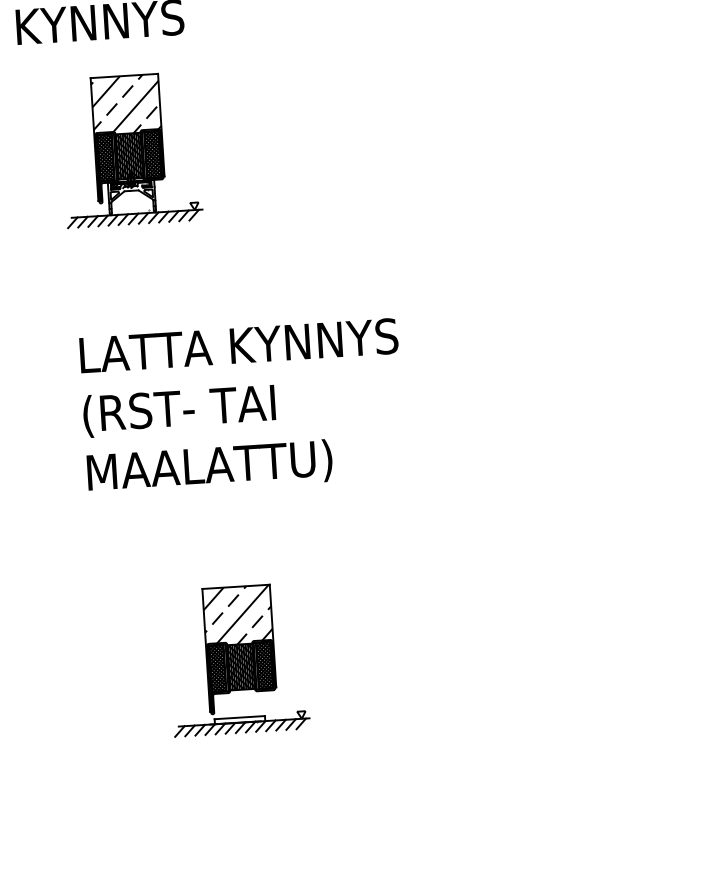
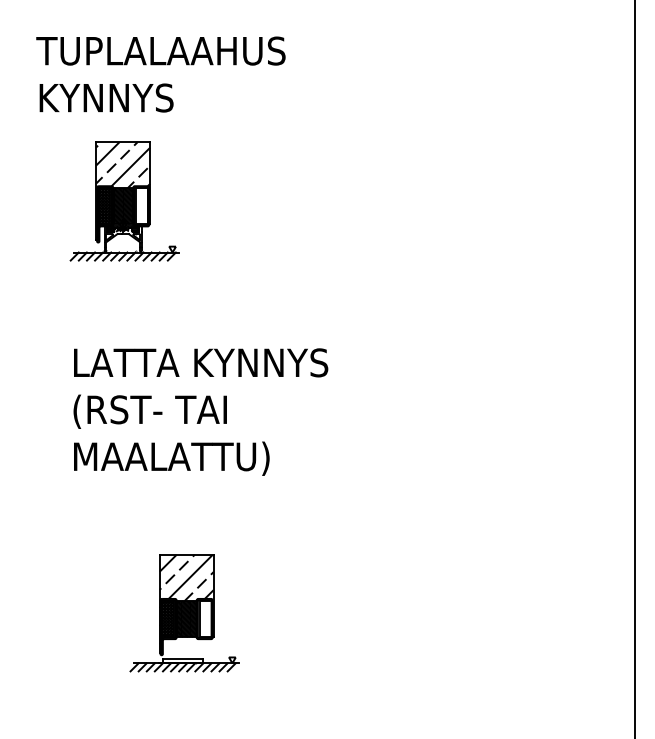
hatch: (153, 154) -> (142, 206), removed
hatch: (264, 664) -> (205, 618), removed

